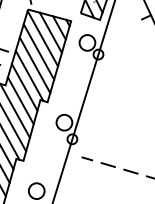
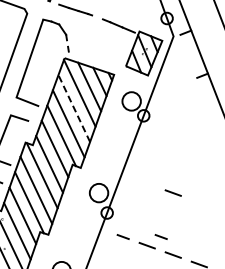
line: (39, 51) -> (74, 108), solid -> dashed
line: (126, 118) -> (172, 192), added
line: (119, 156) -> (160, 236), added

